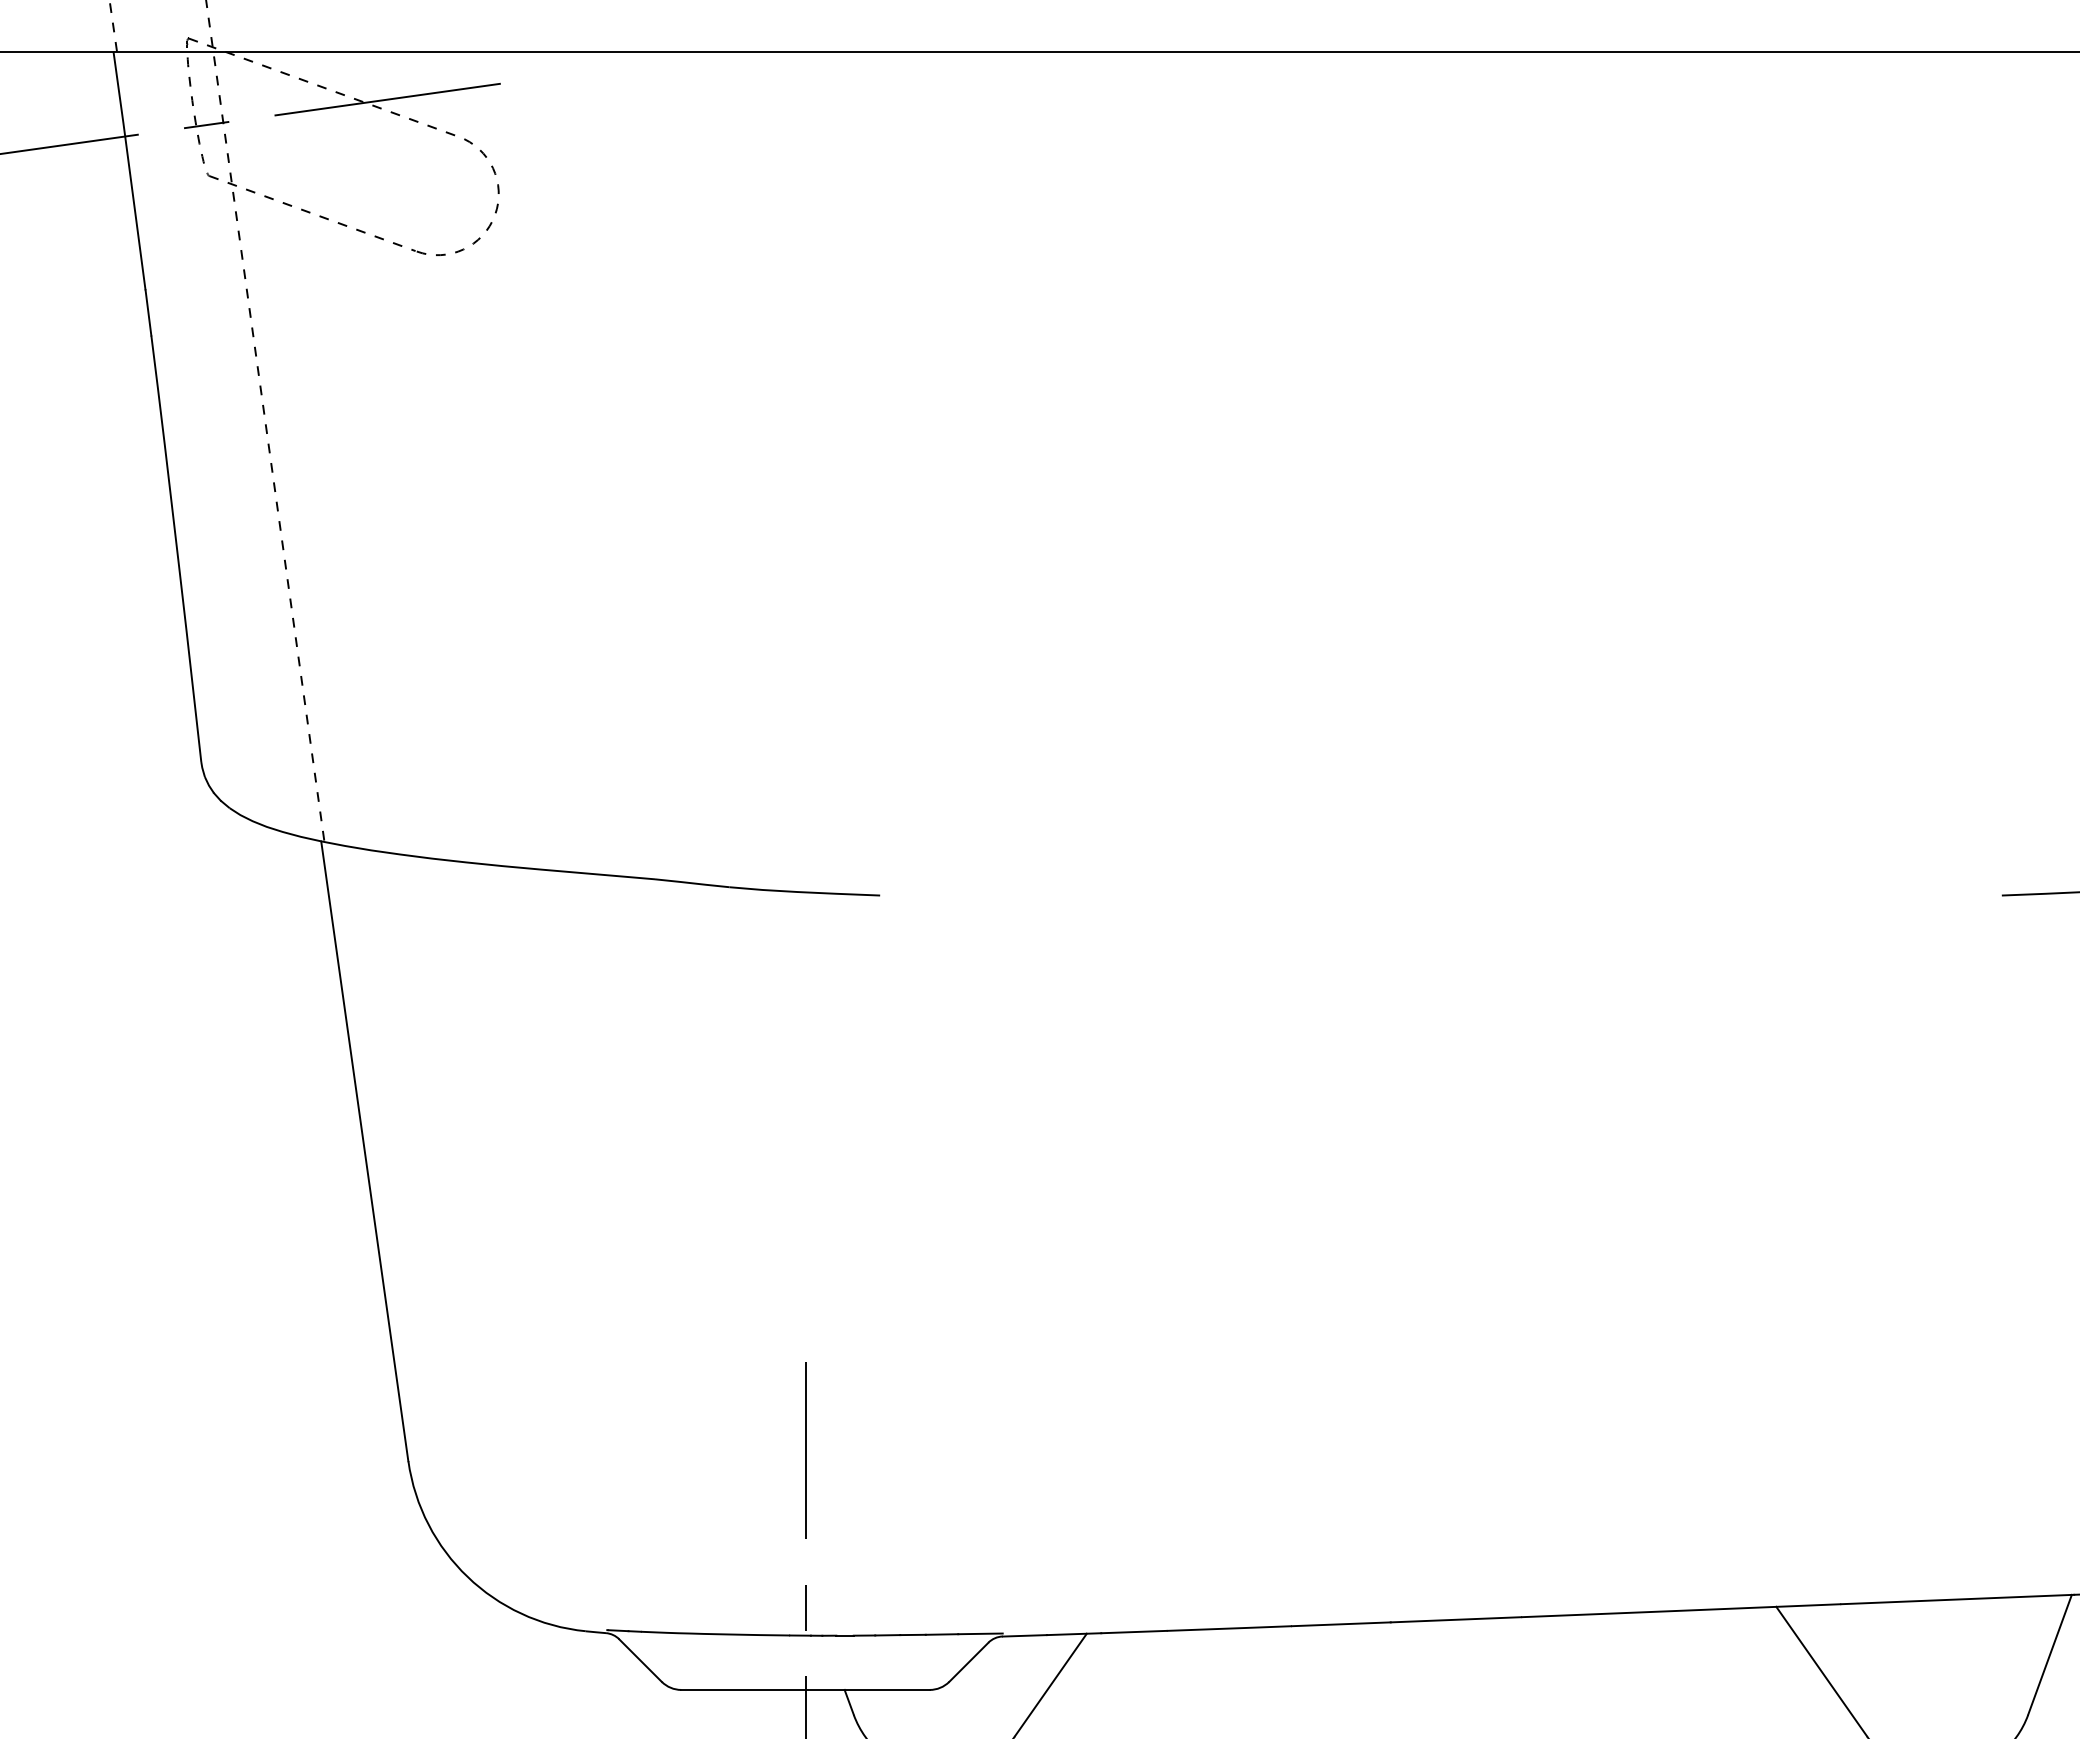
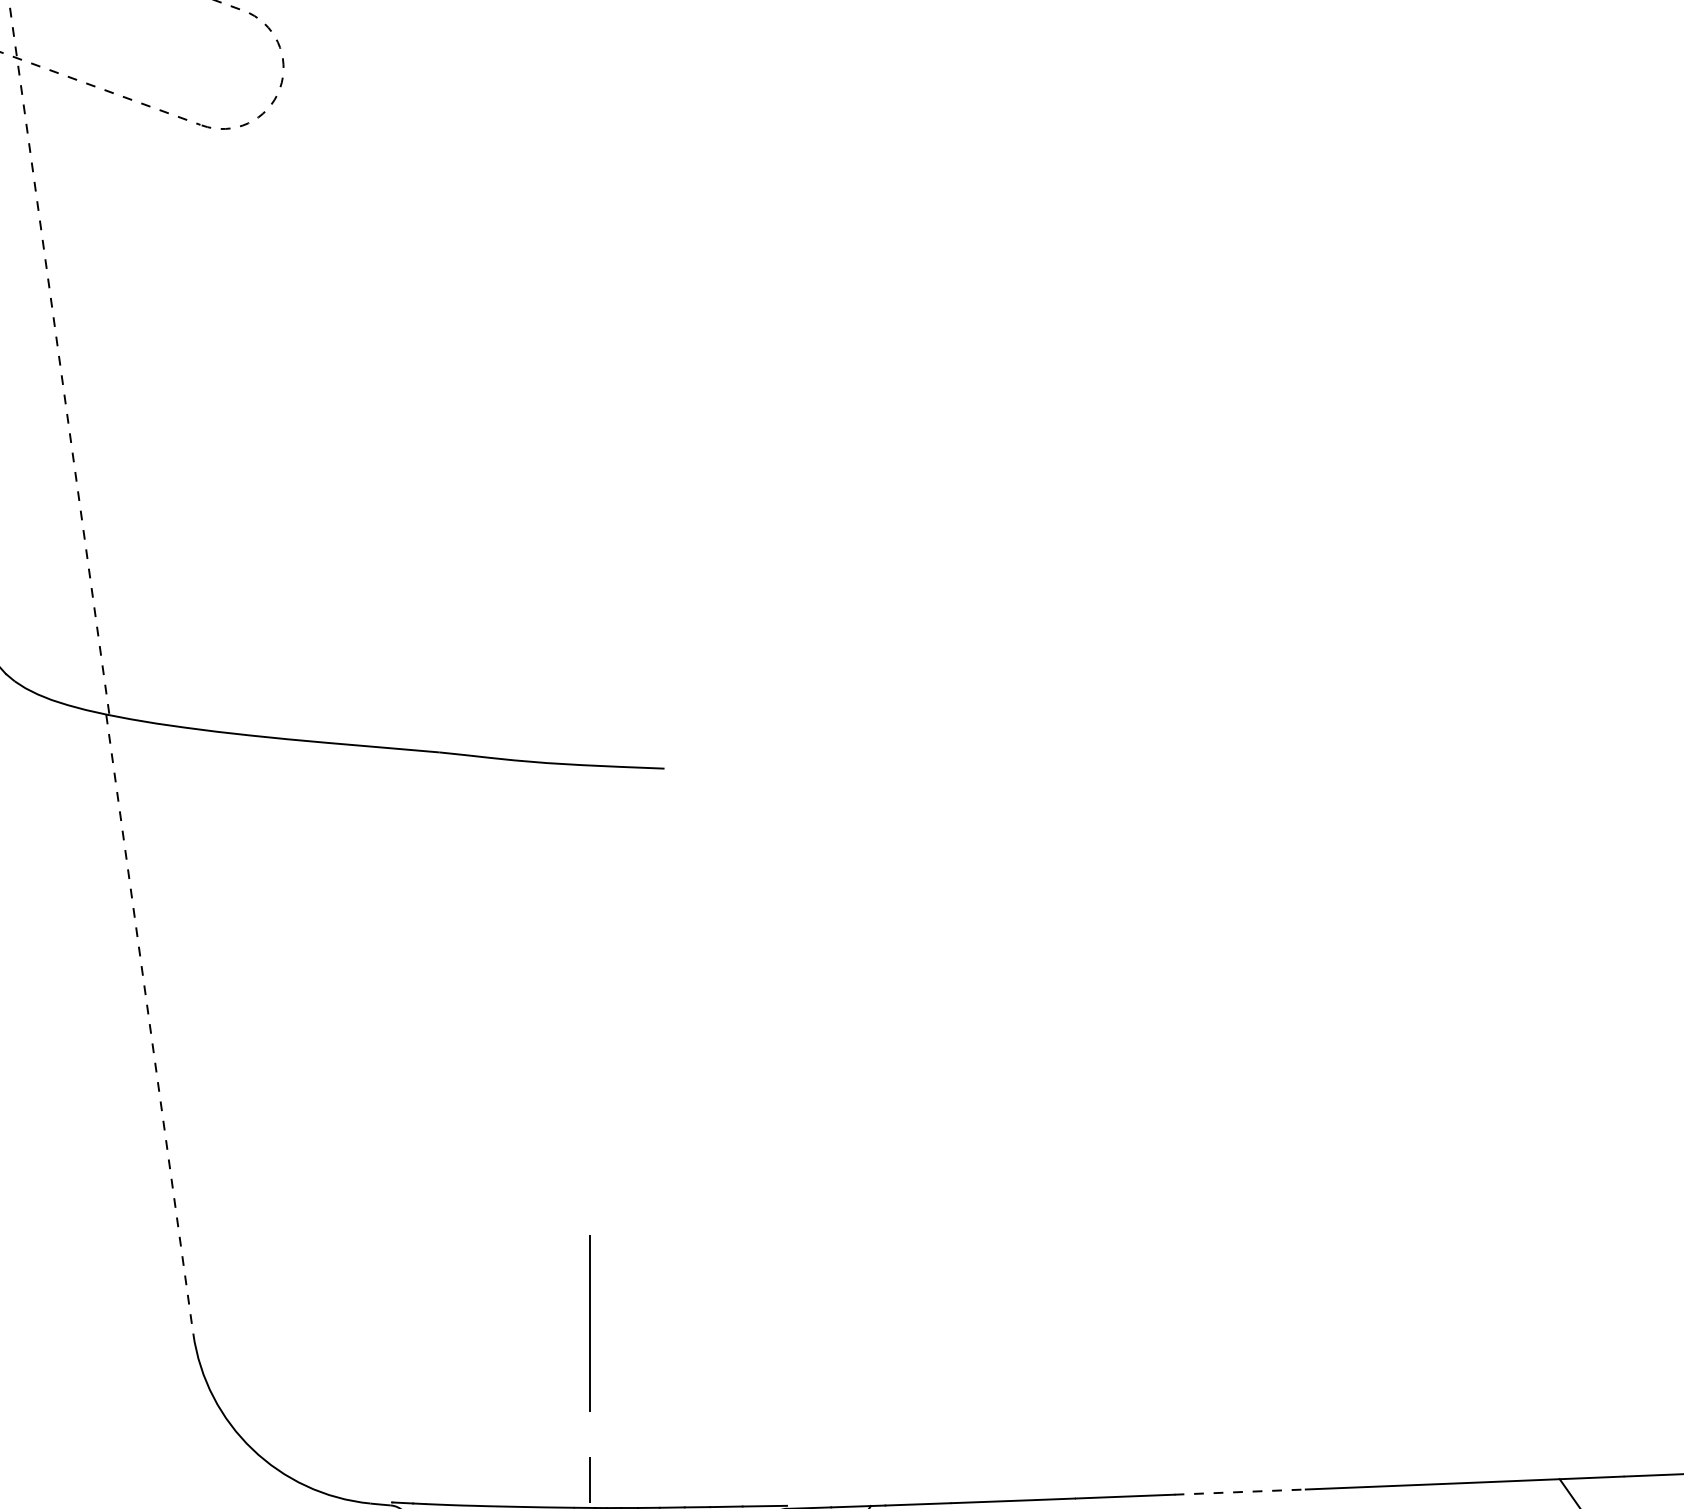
line: (364, 1151) -> (149, 1024), solid -> dashed
line: (1456, 1619) -> (1240, 1491), solid -> dashed

